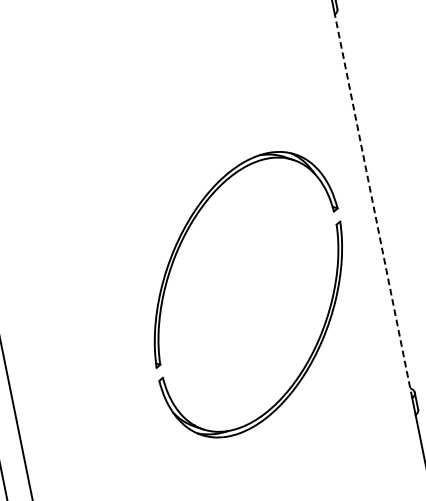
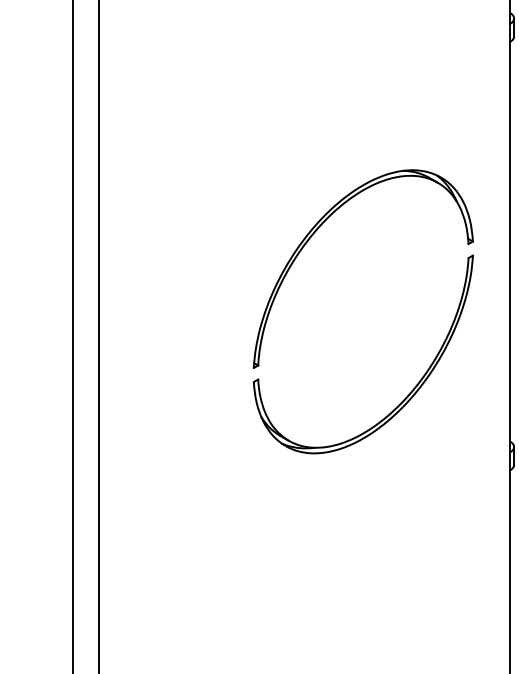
line: (373, 205) -> (510, 246), dashed -> solid

